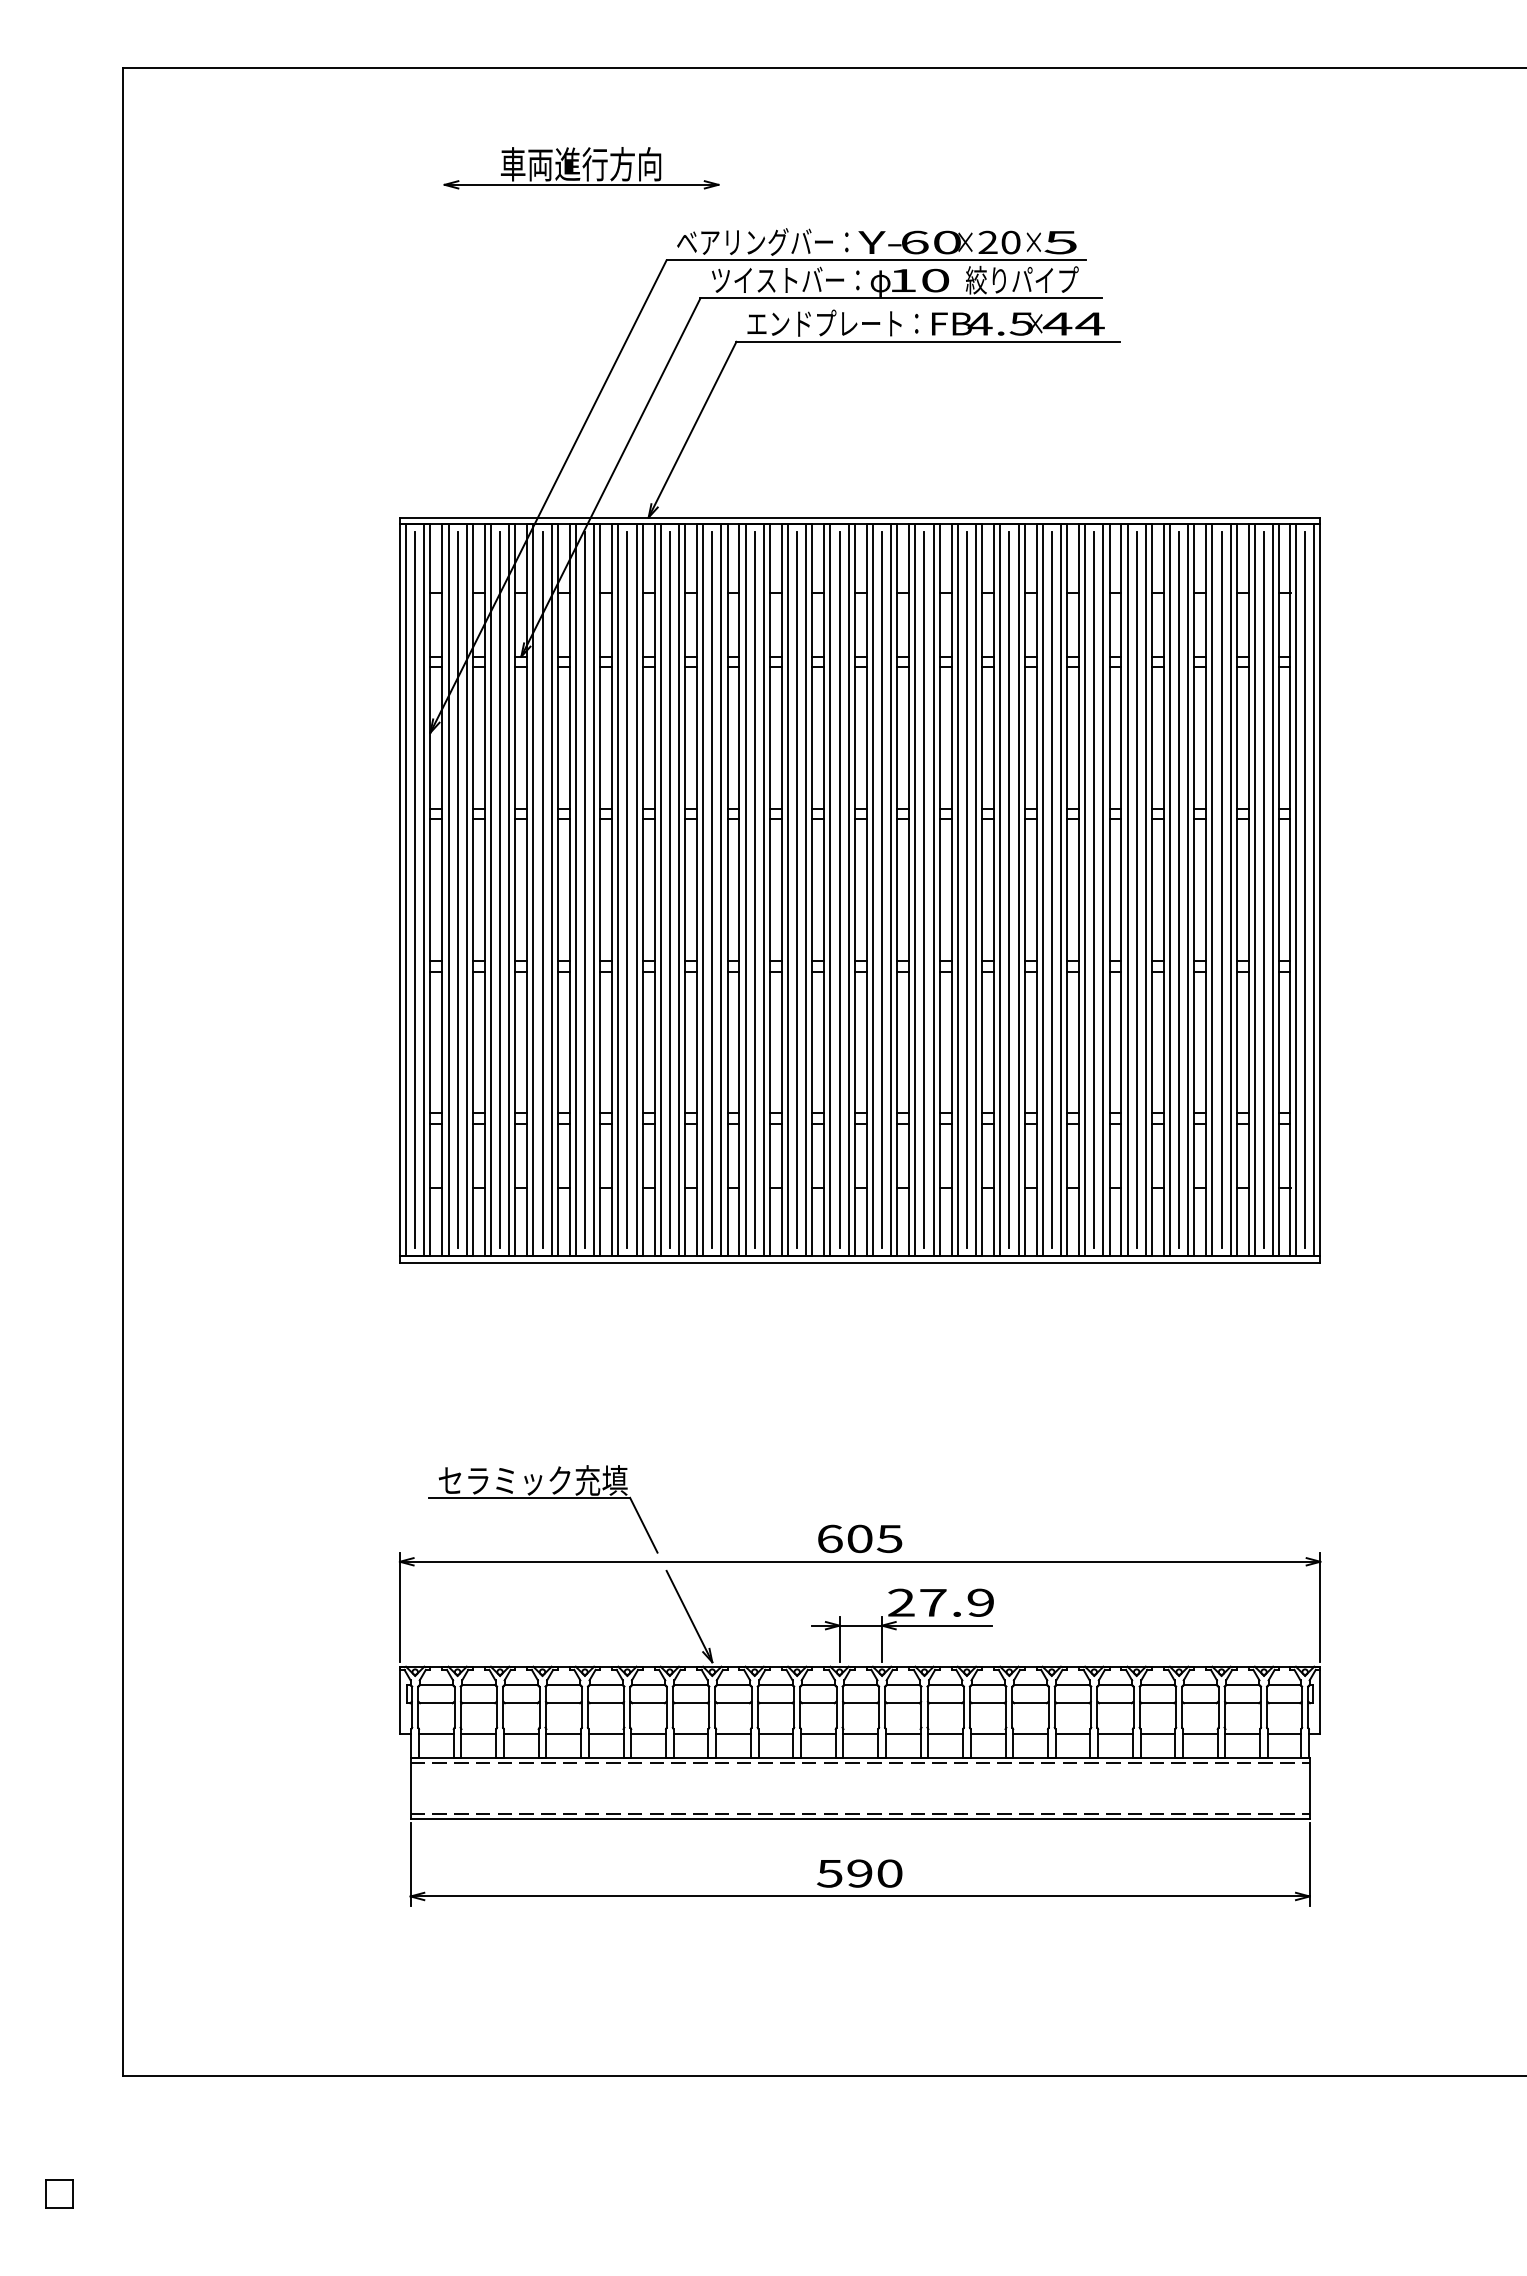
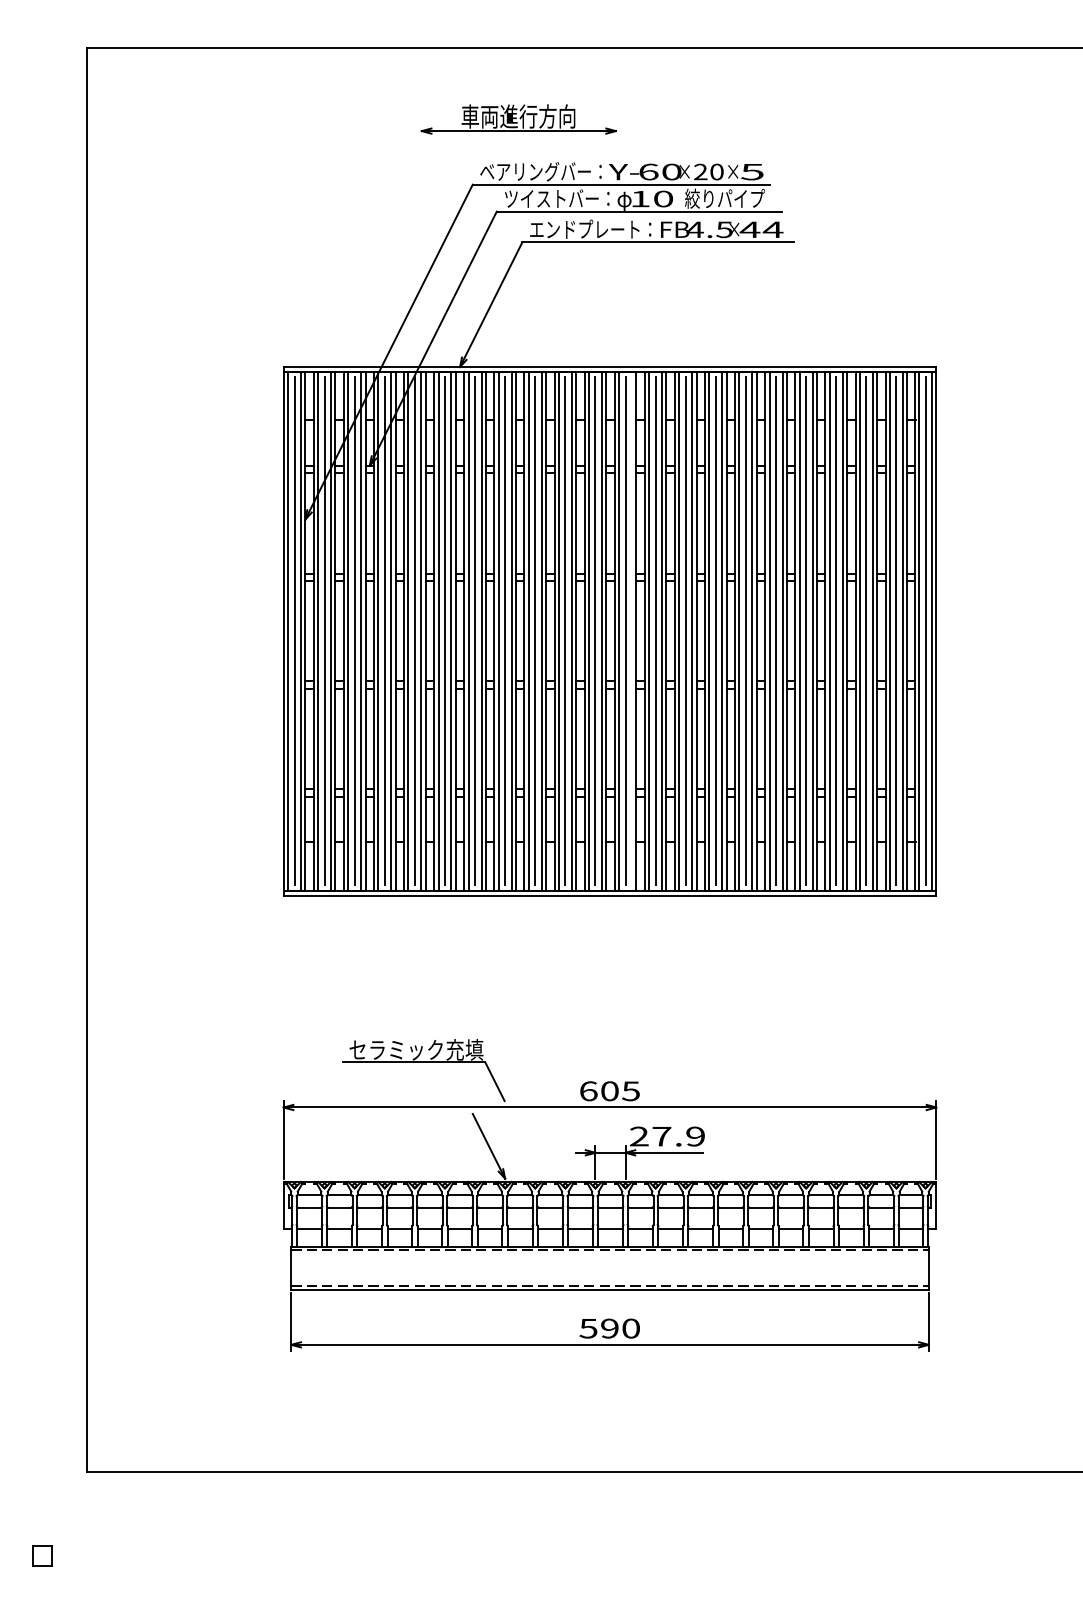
part: (581, 168) -> (518, 119), moved
line: (891, 890) -> (632, 631), removed
part: (543, 1498) -> (423, 1062), moved

